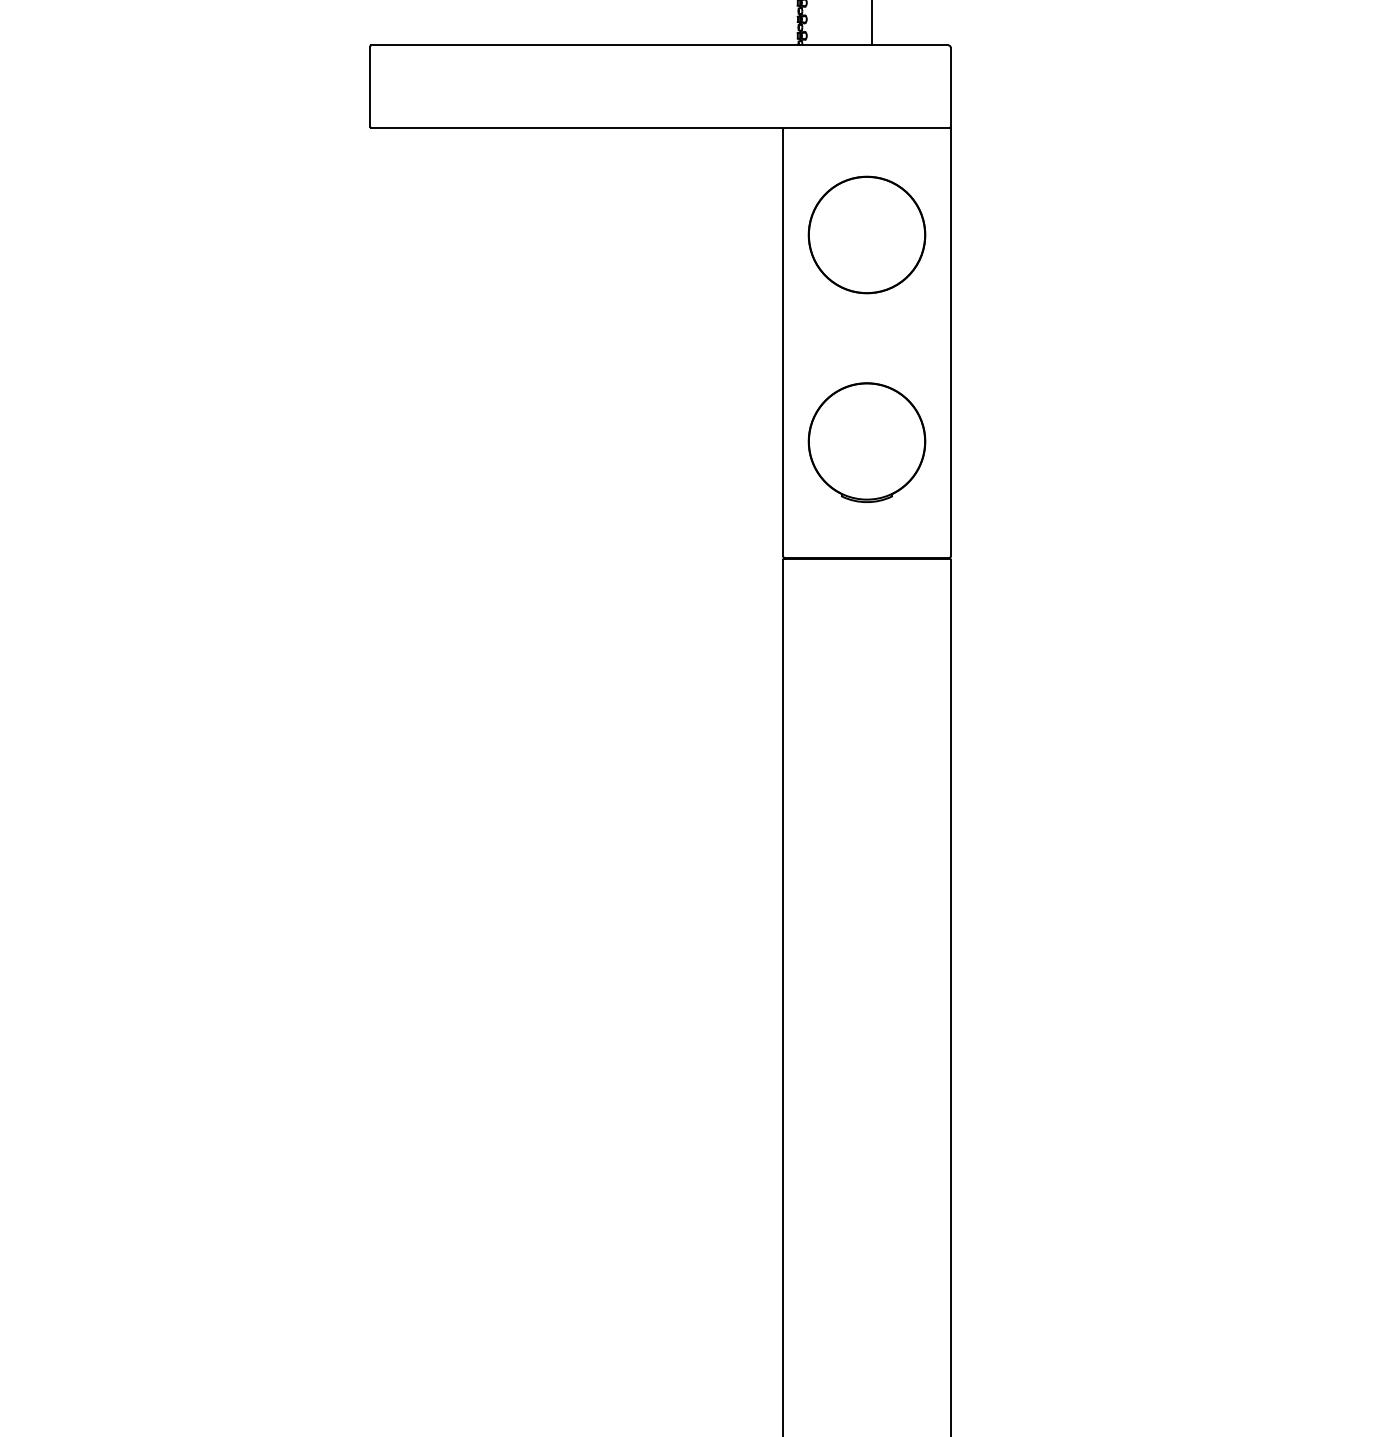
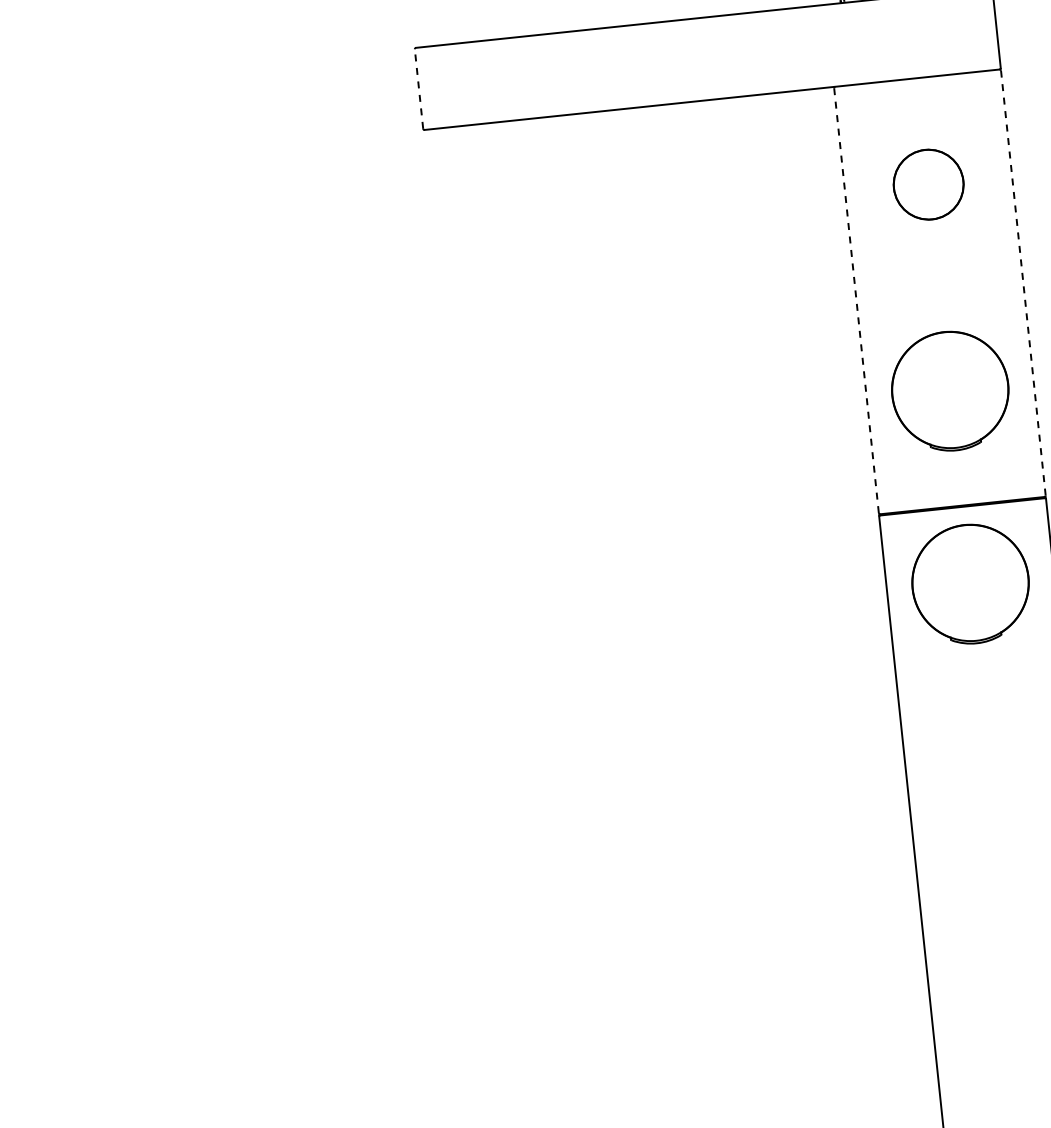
line: (370, 86) -> (419, 88), solid -> dashed
part: (866, 234) -> (928, 184), size x0.6
line: (783, 342) -> (856, 300), solid -> dashed
line: (950, 342) -> (1022, 282), solid -> dashed
part: (866, 636) -> (970, 584), added

